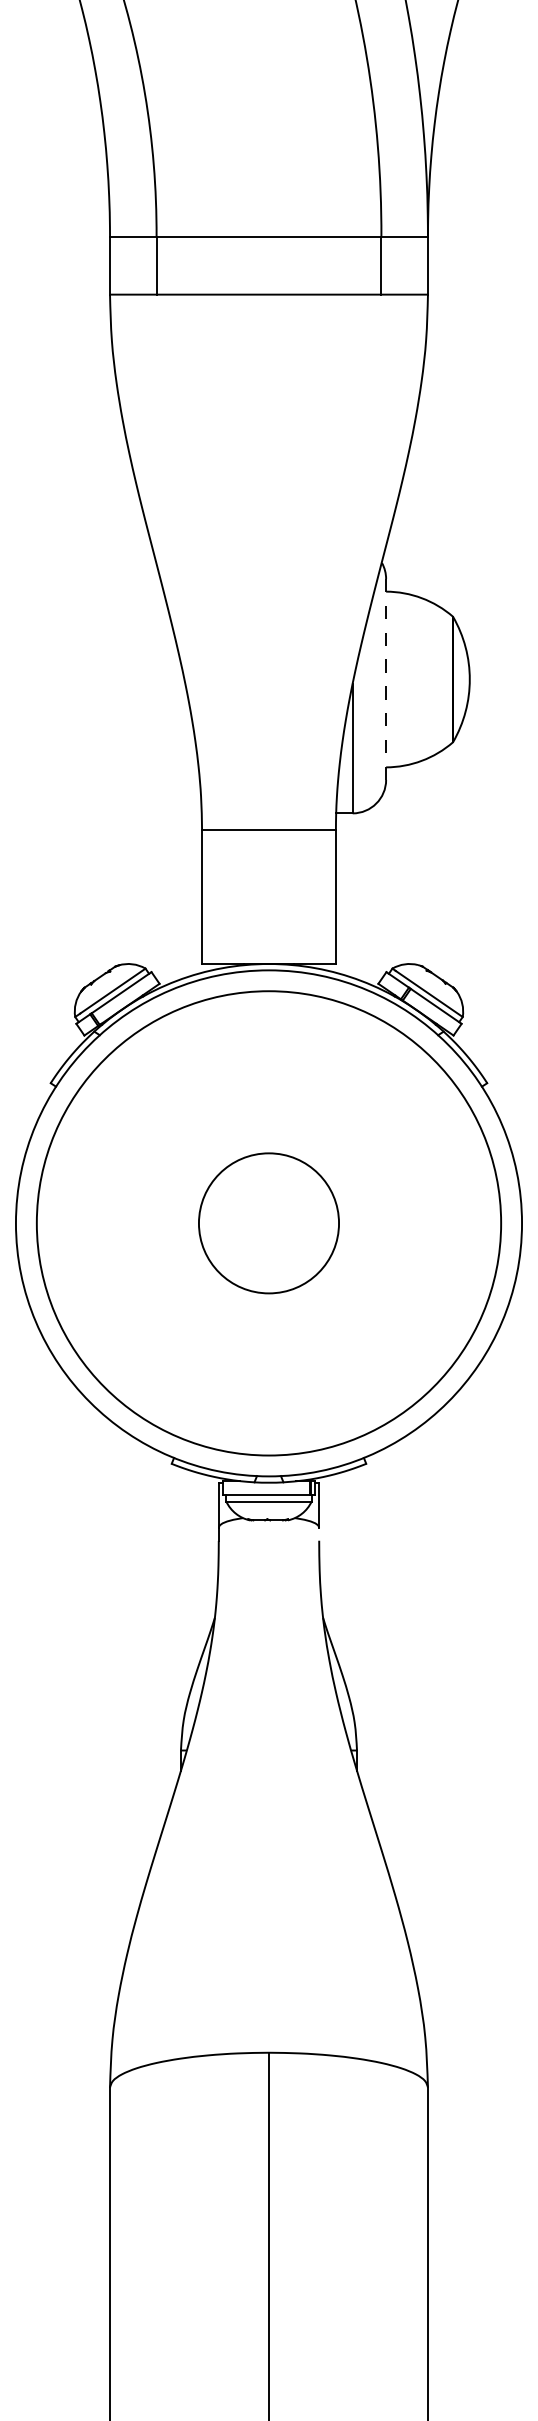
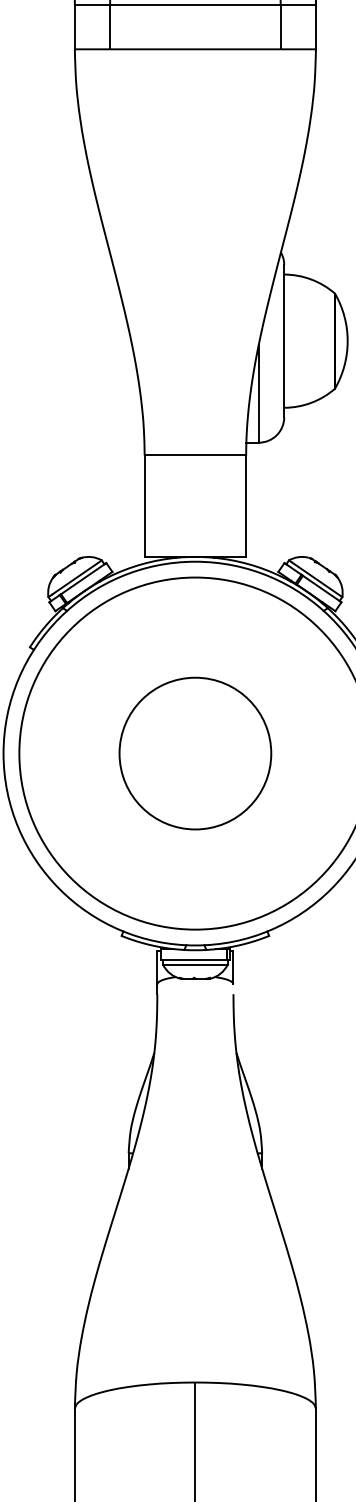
line: (386, 680) -> (284, 341), dashed -> solid
circle: (268, 1223) -> (195, 753), size x1.43

